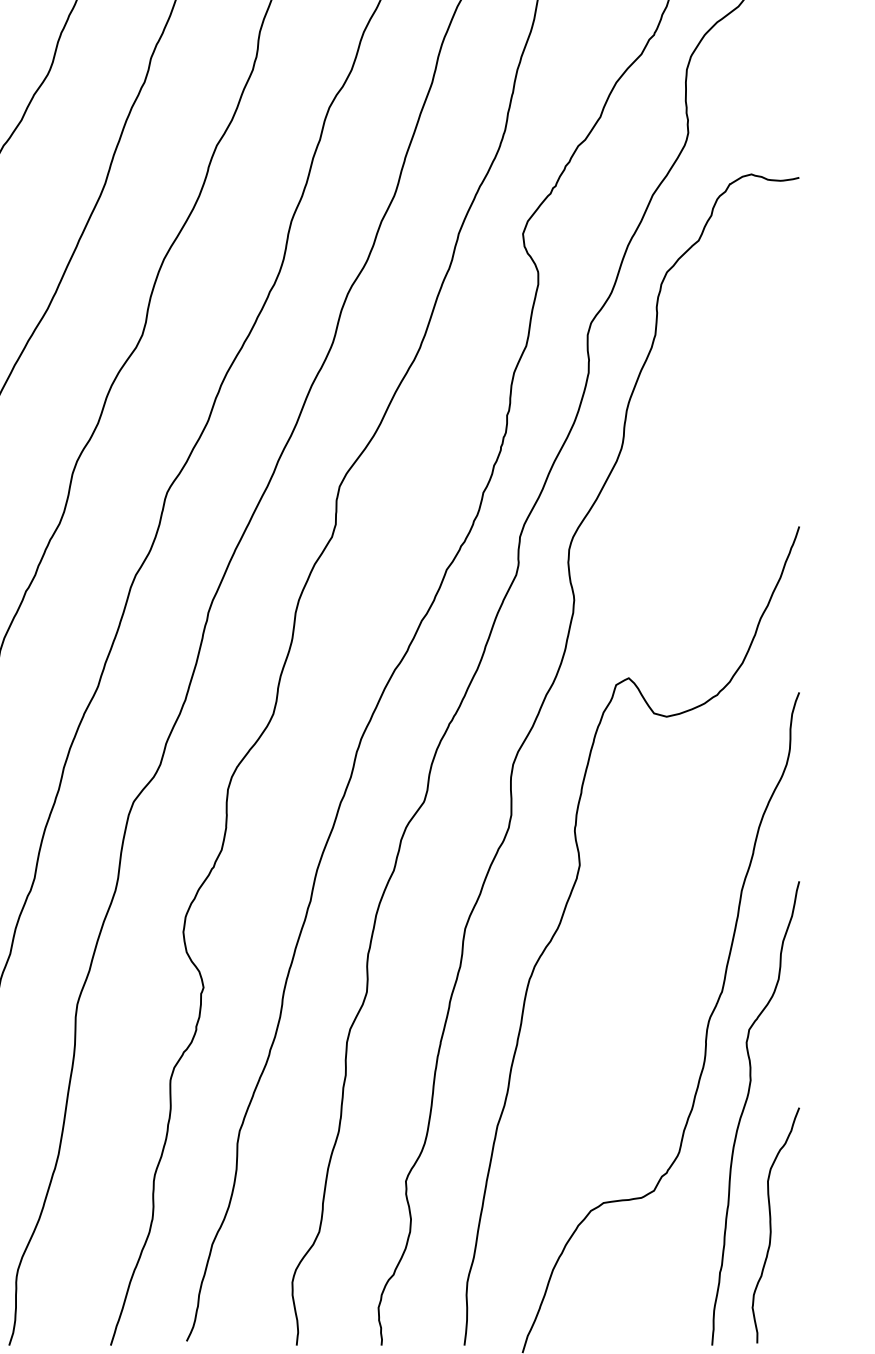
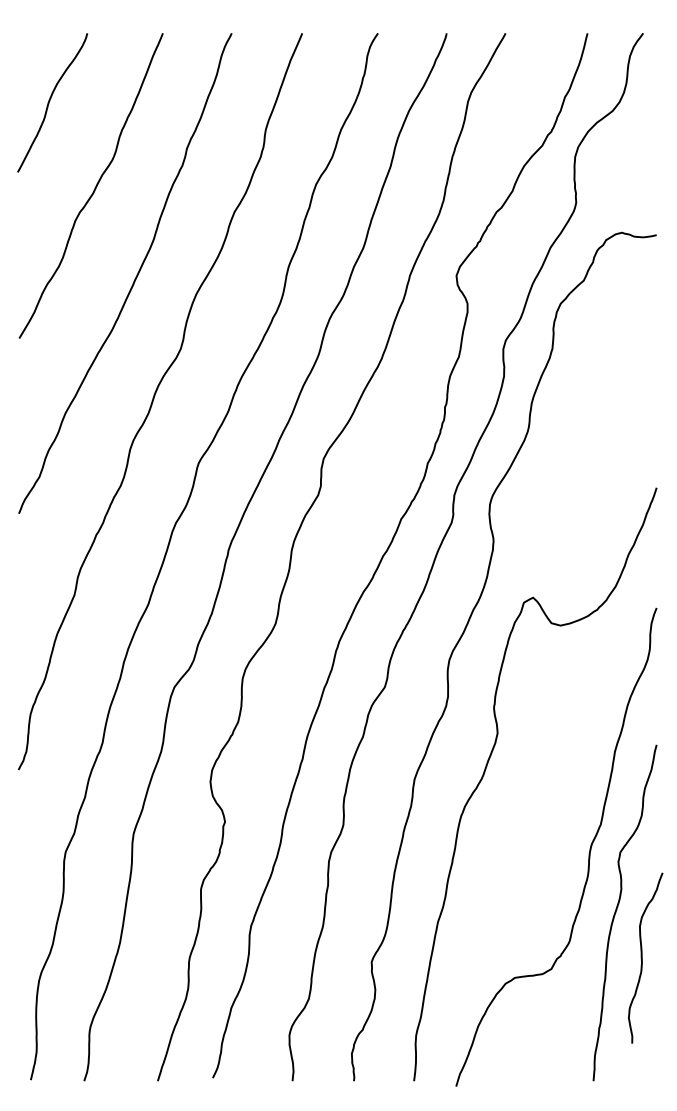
curve: (771, 1224) -> (642, 957), moved

